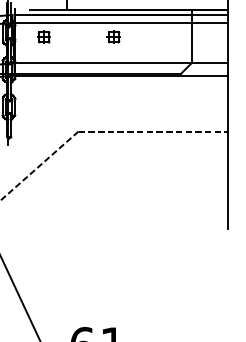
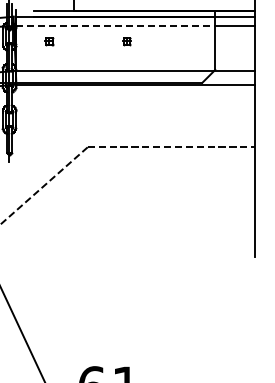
line: (104, 22) -> (116, 25), solid -> dashed
part: (43, 37) -> (48, 41), size x0.6
part: (113, 37) -> (126, 41), size x0.6

